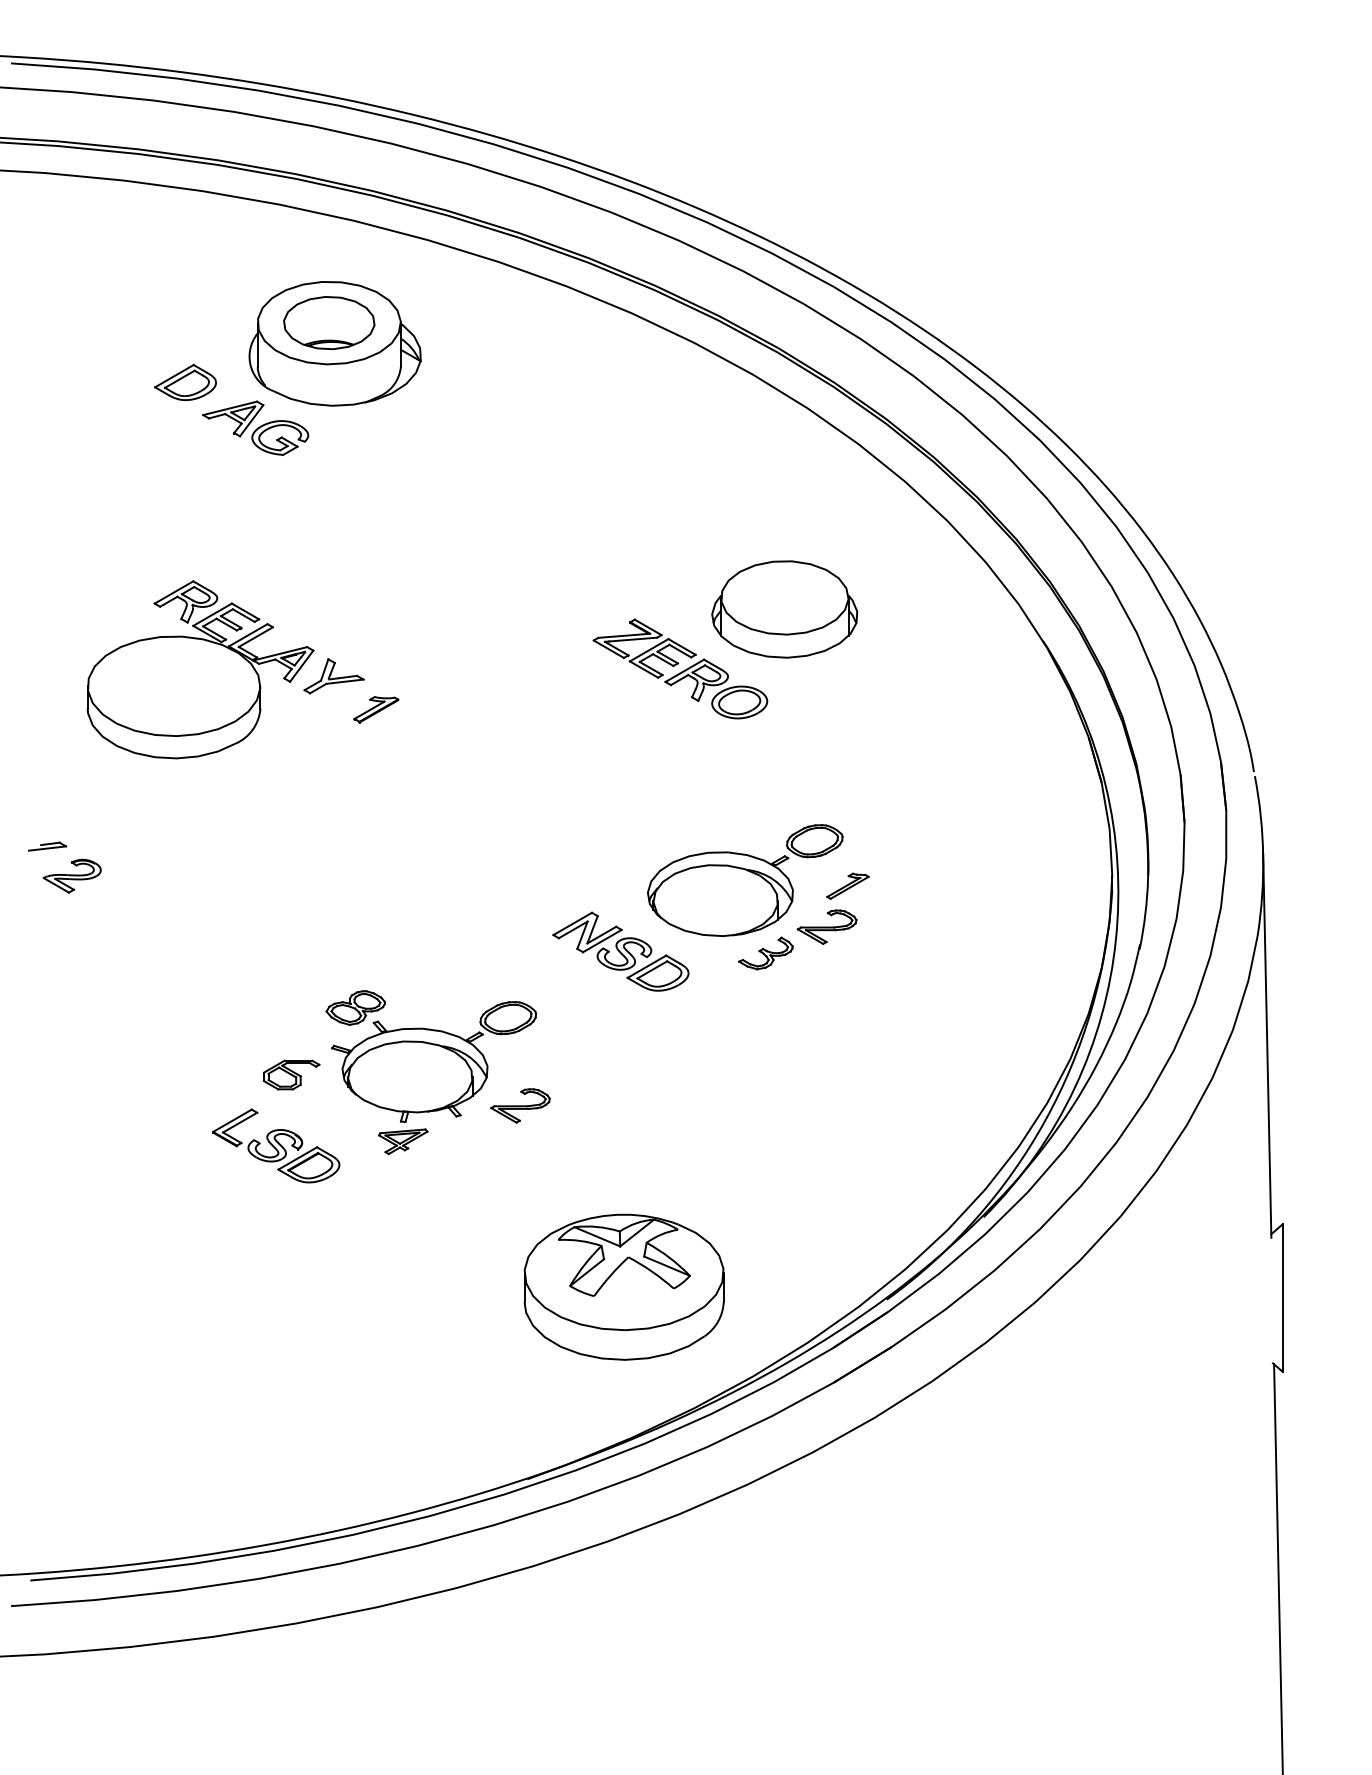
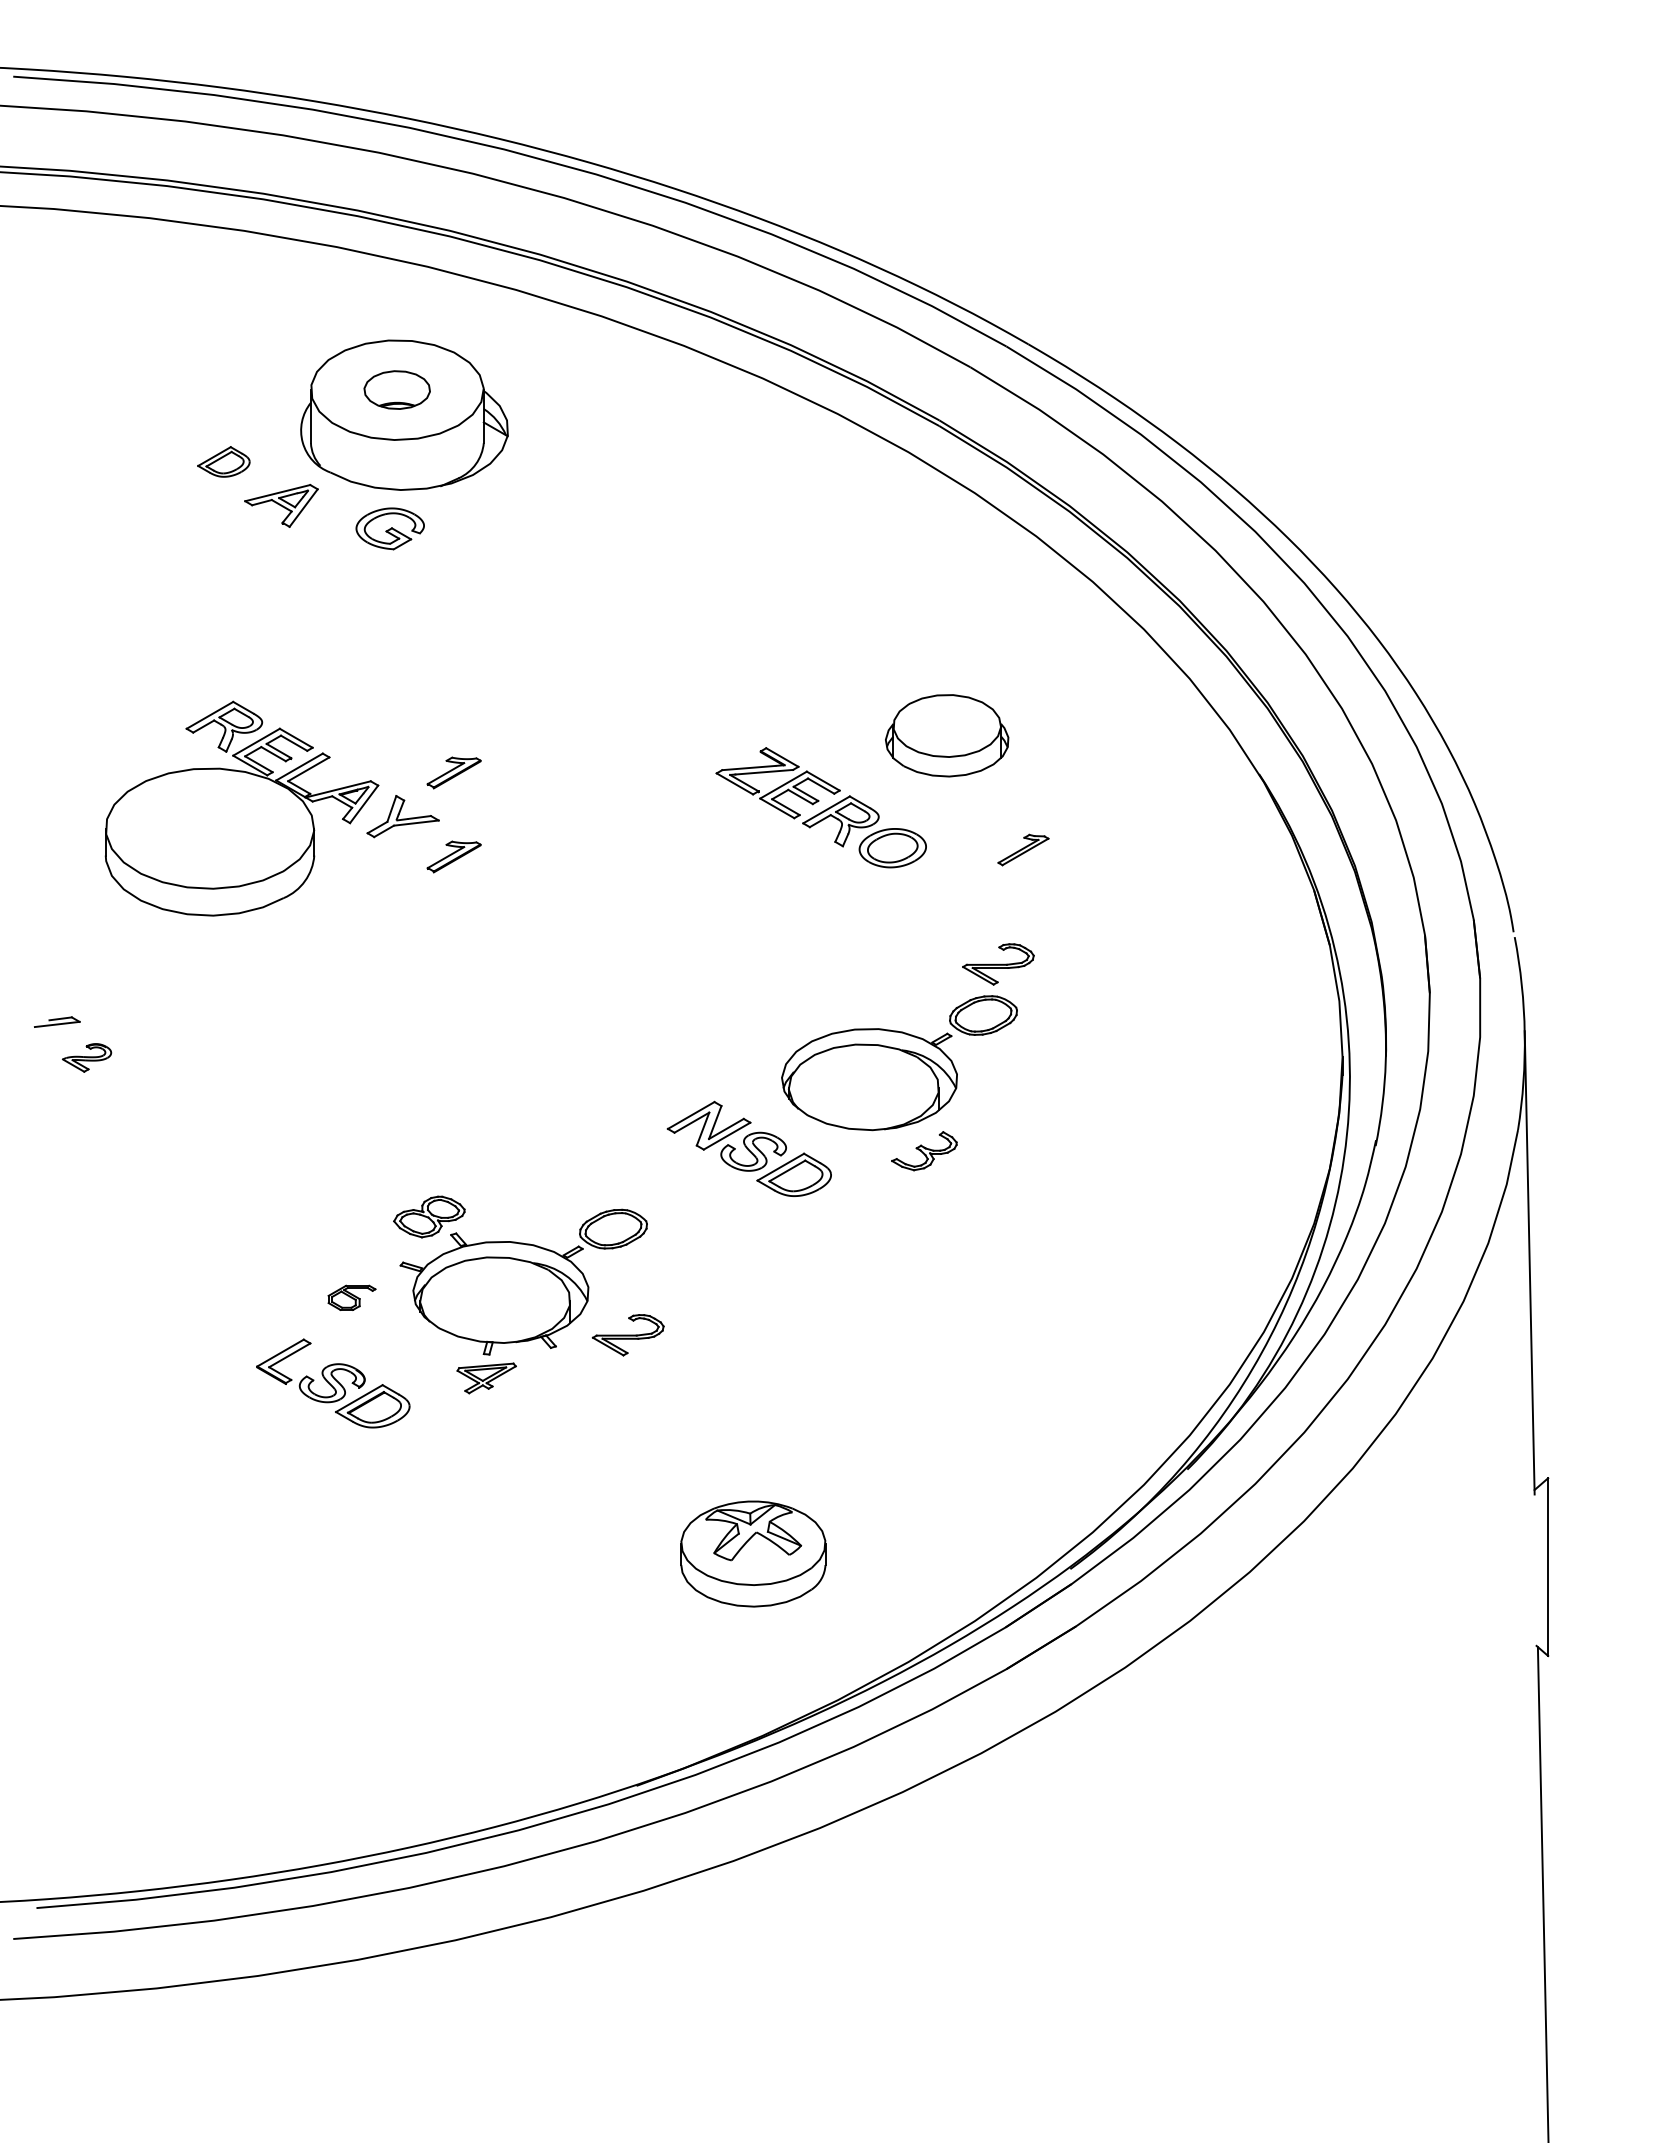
part: (328, 322) -> (396, 389), size x0.6
part: (185, 382) -> (223, 461), size x0.7
part: (279, 437) -> (389, 528), moved
part: (784, 609) -> (946, 735), size x0.7
part: (375, 639) -> (453, 772), added
part: (71, 875) -> (86, 1057), size x0.7
part: (847, 885) -> (1023, 849), moved
part: (827, 927) -> (998, 964), moved
part: (291, 1074) -> (351, 1297), size x0.7
part: (624, 1286) -> (753, 1553), size x0.6

